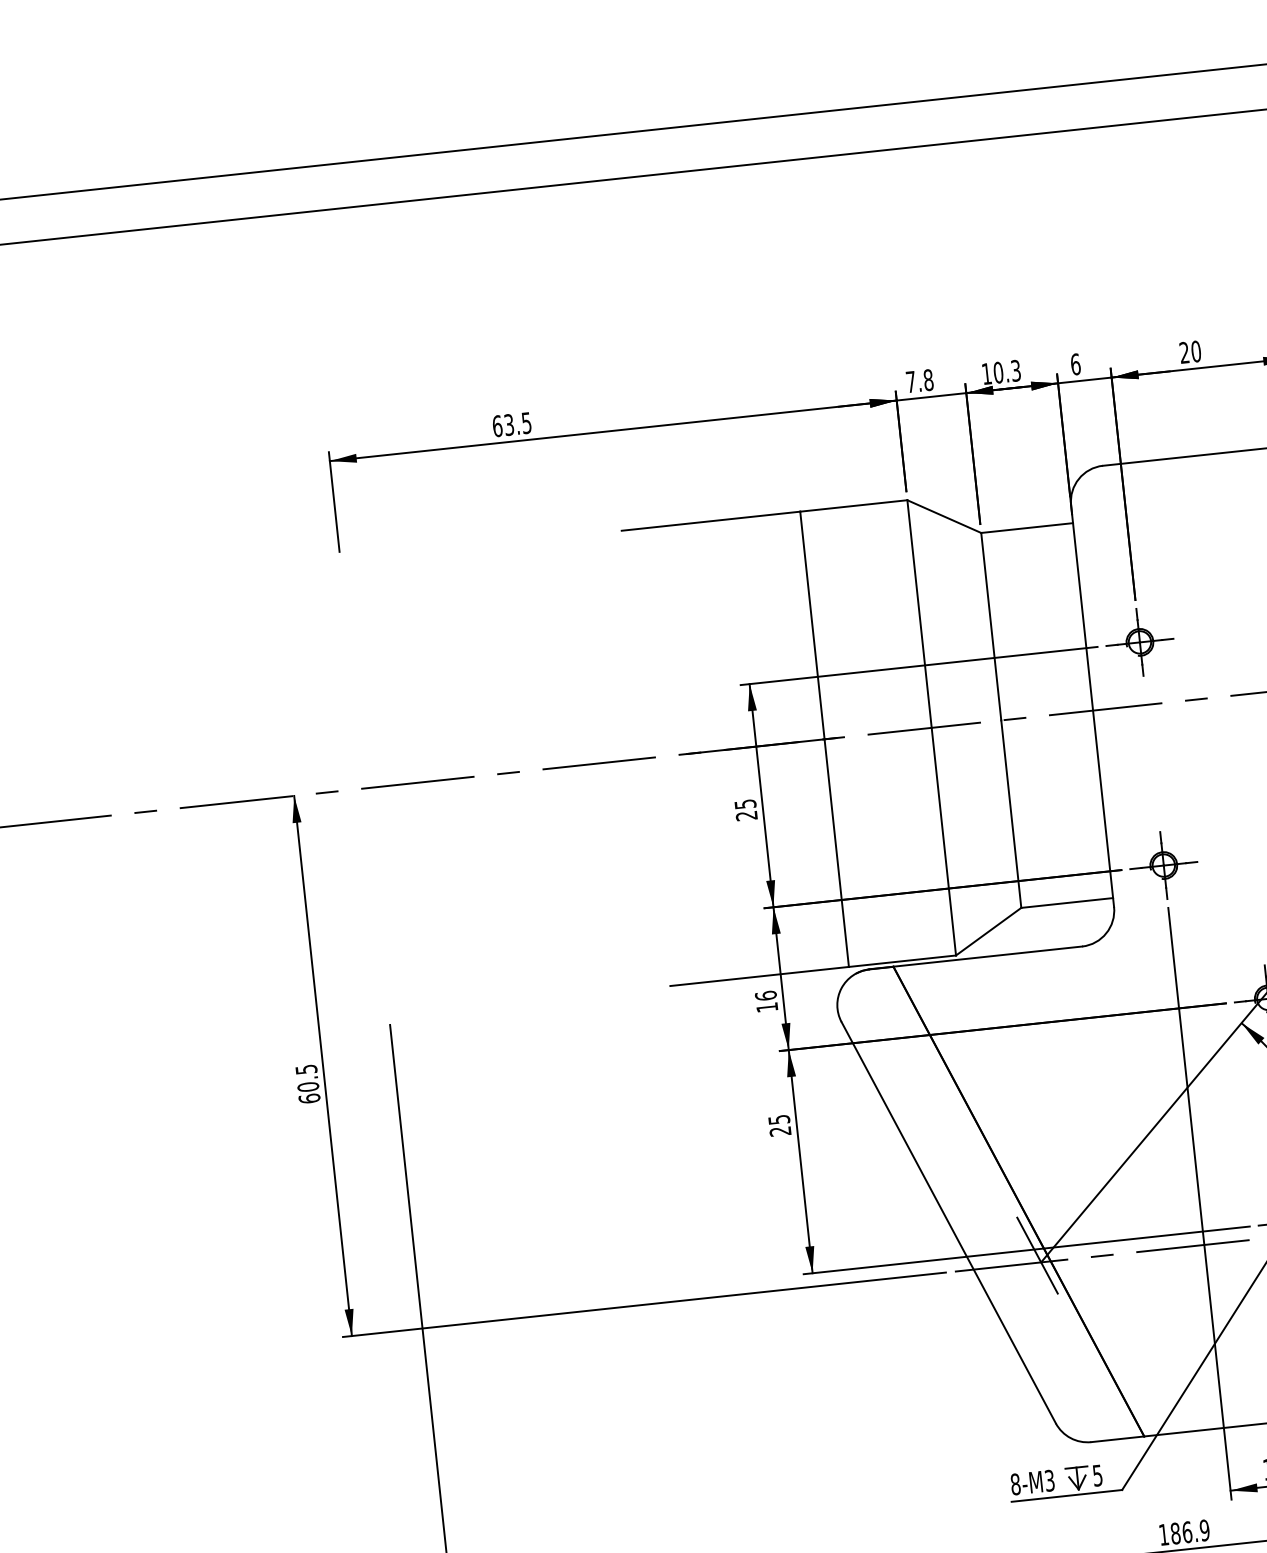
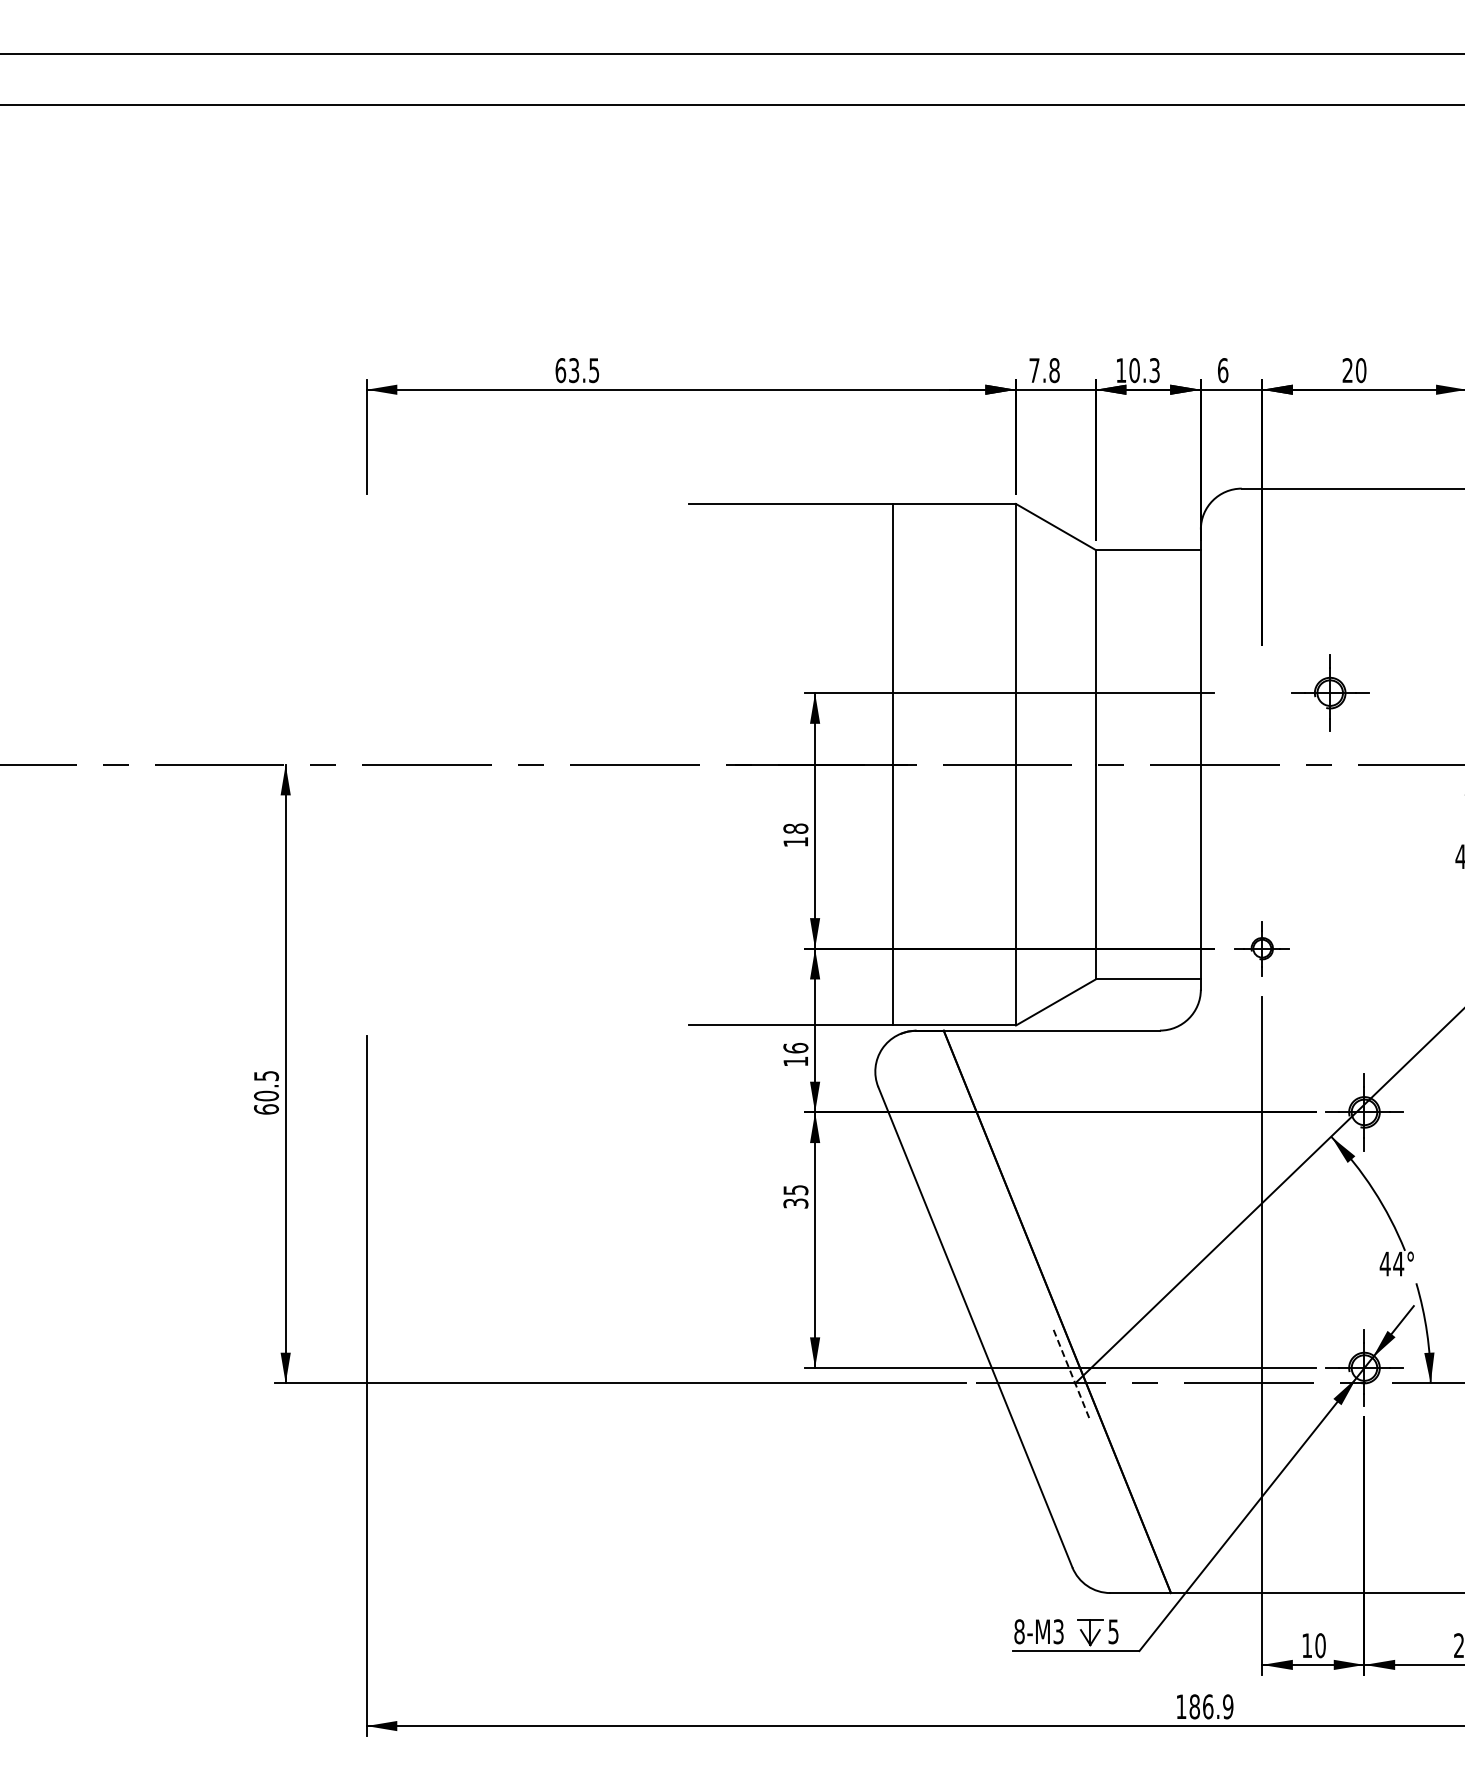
part: (1140, 641) -> (1330, 692), moved
text: (745, 810) -> (795, 835), 25 -> 18
part: (1164, 865) -> (1262, 948), size x0.7
text: (780, 1131) -> (795, 1203), 25 -> 35
line: (1037, 1255) -> (1071, 1375), solid -> dashed

